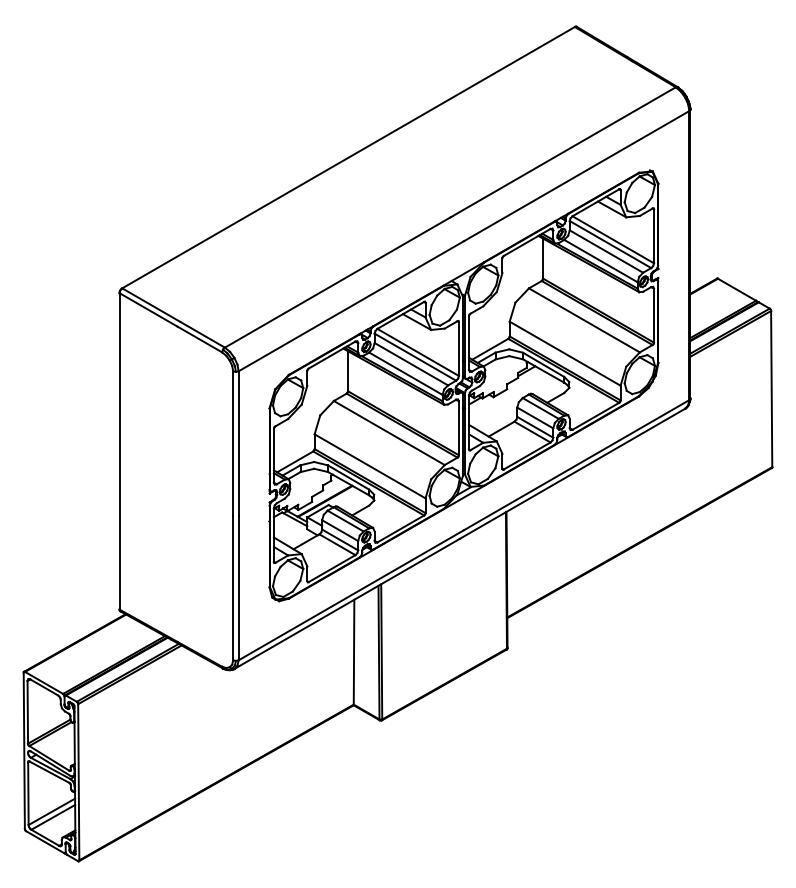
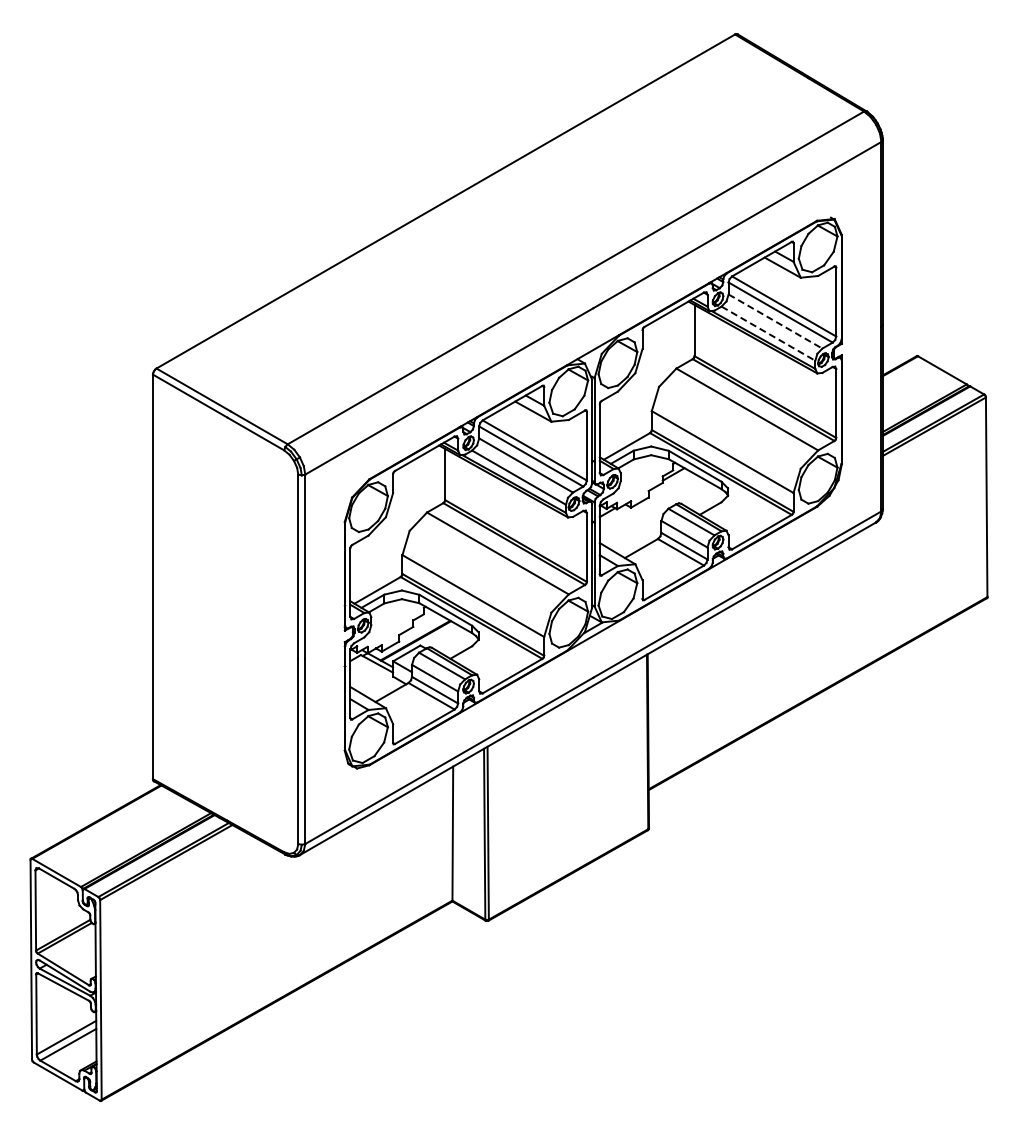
line: (606, 251) -> (775, 321), solid -> dashed
line: (601, 260) -> (768, 333), solid -> dashed

